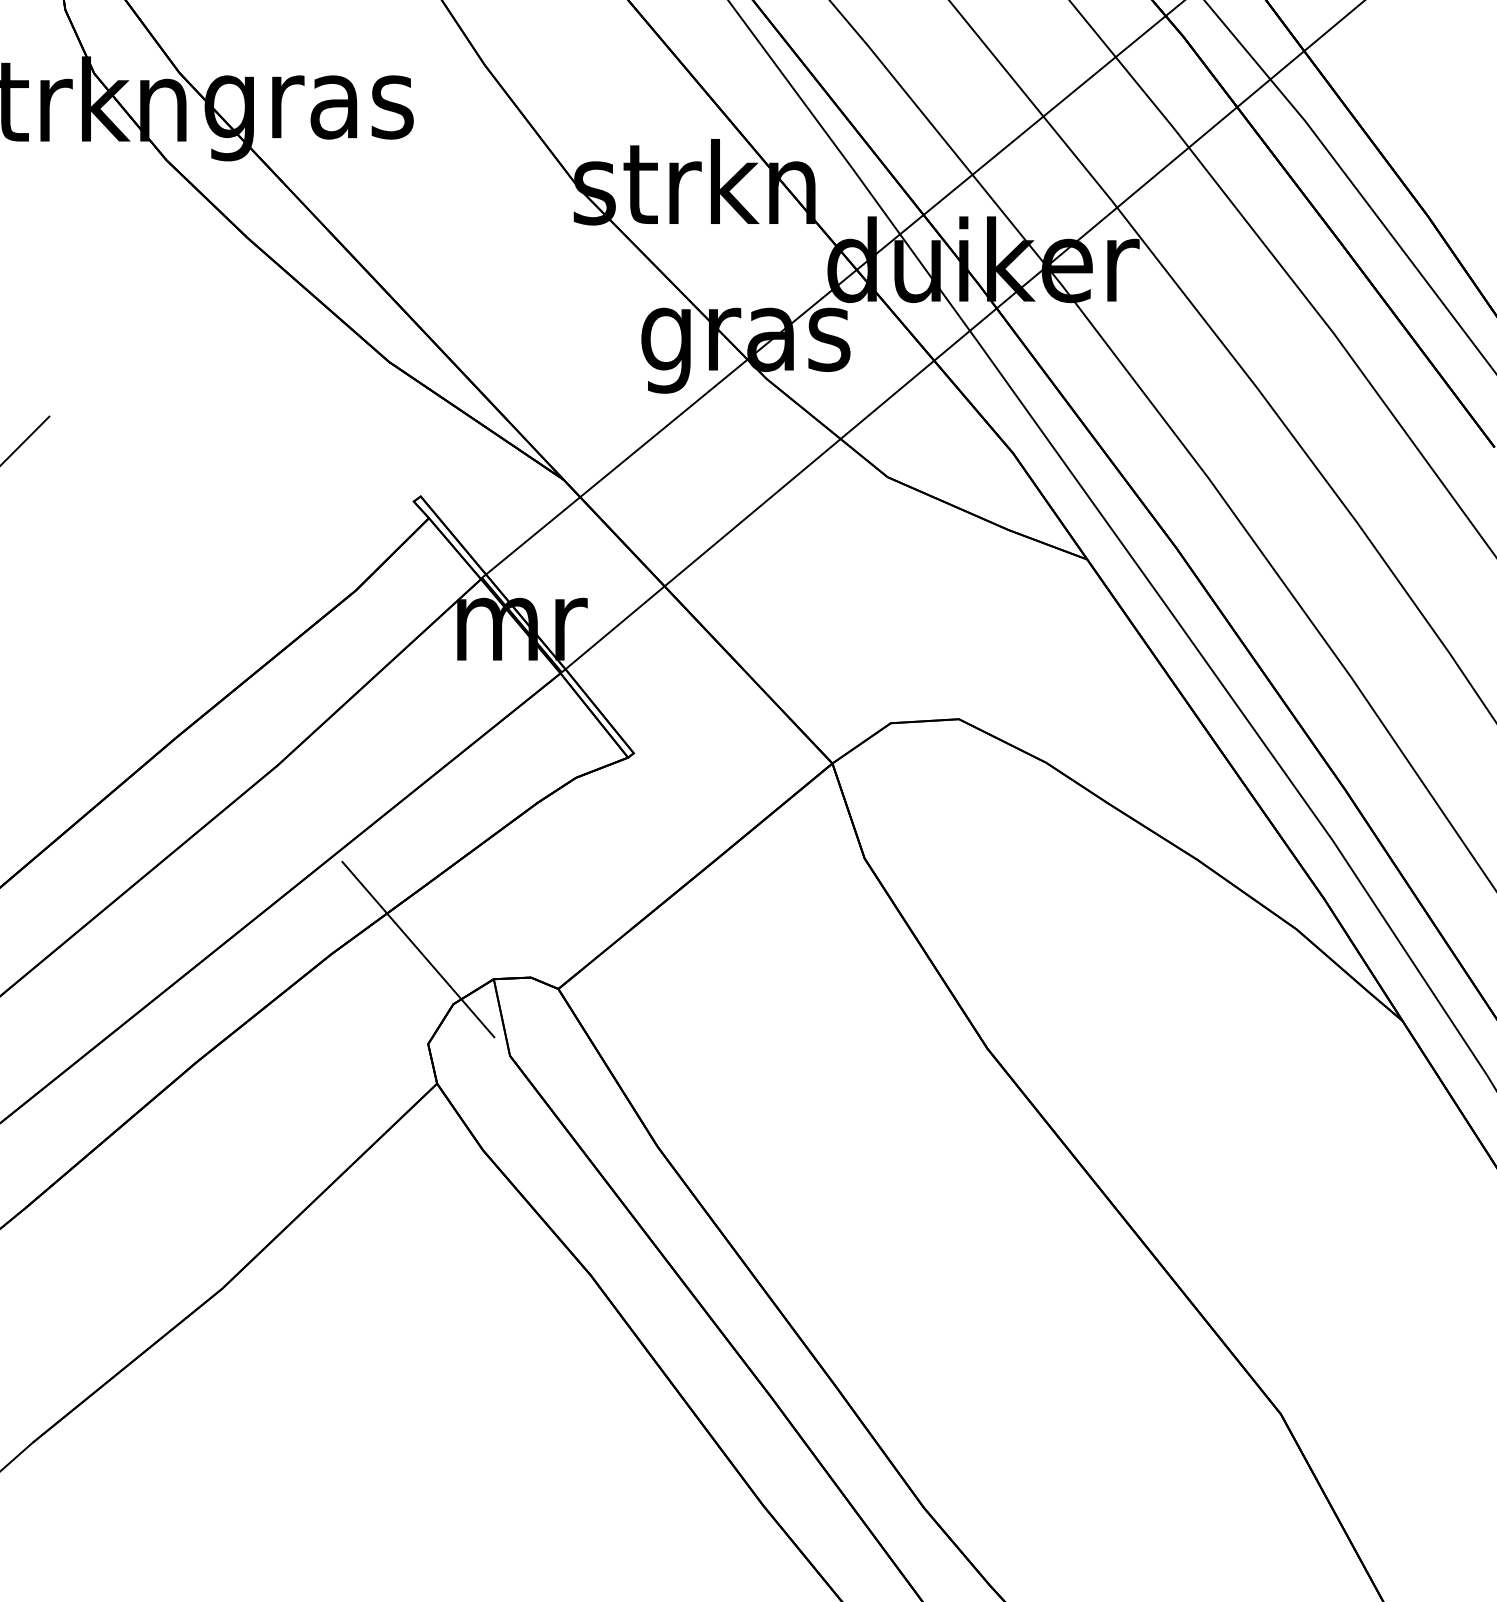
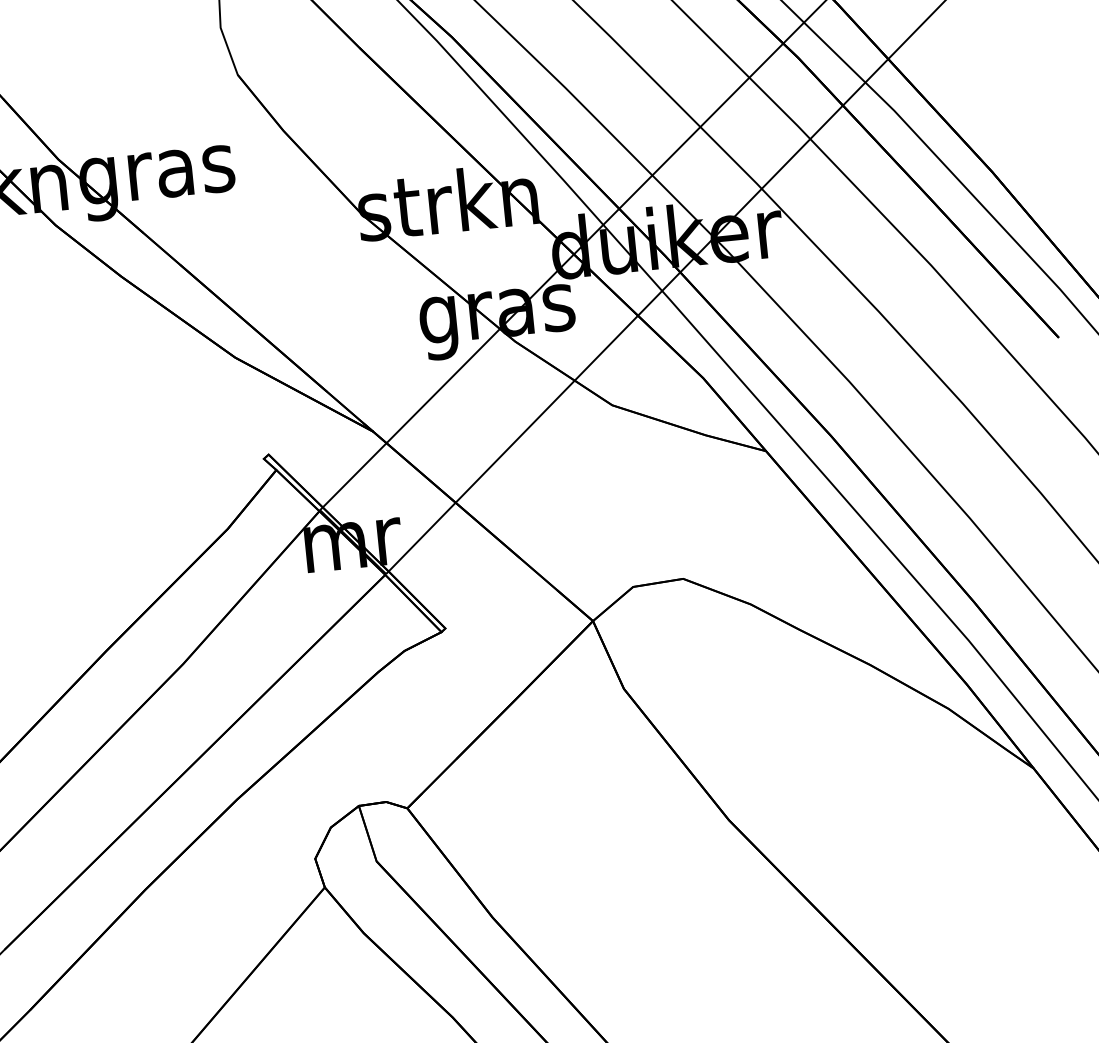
line: (418, 949) -> (301, 789), removed

